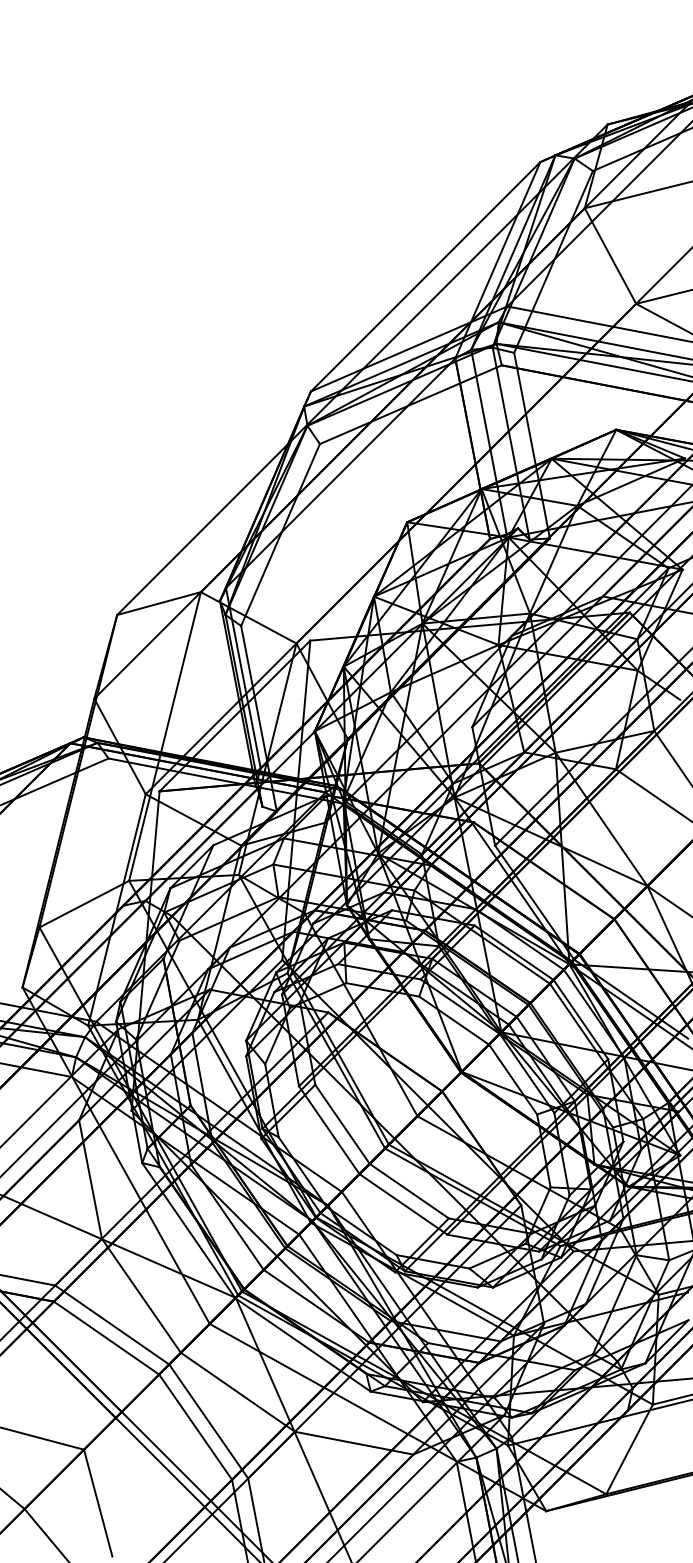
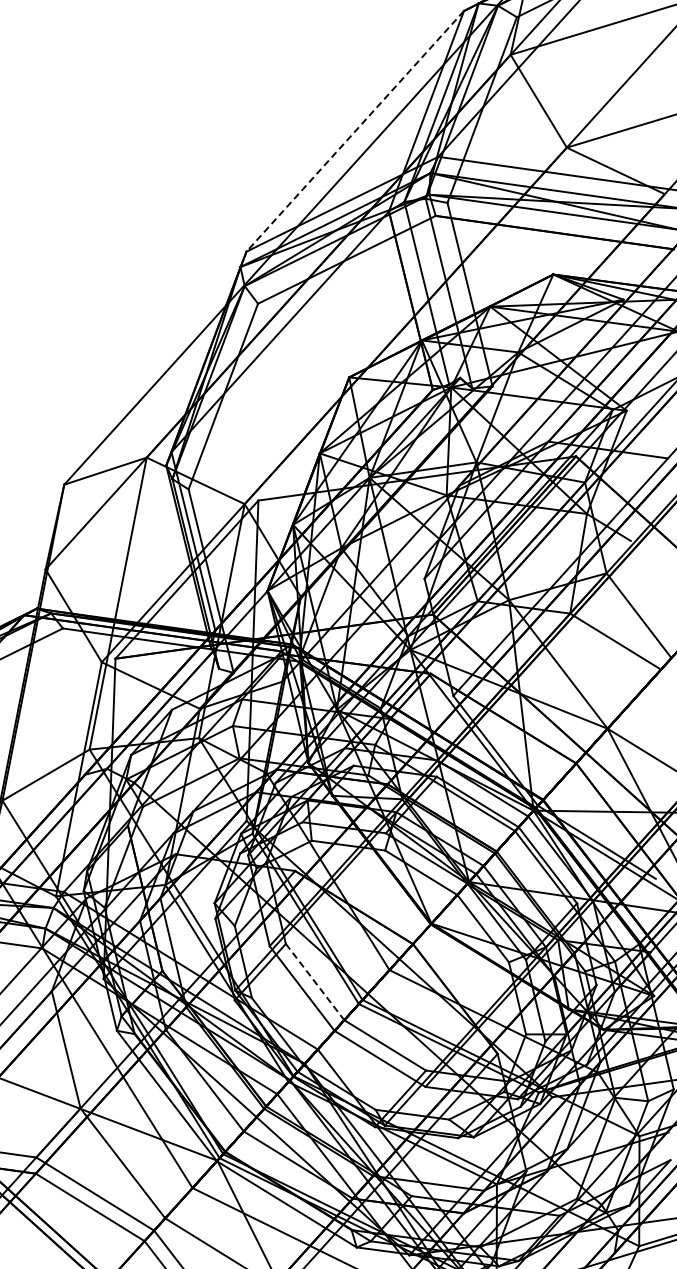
line: (425, 277) -> (355, 132), solid -> dashed
line: (342, 1124) -> (315, 982), solid -> dashed

